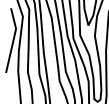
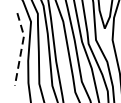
line: (13, 40) -> (21, 49), solid -> dashed

